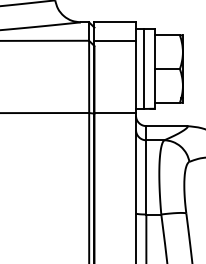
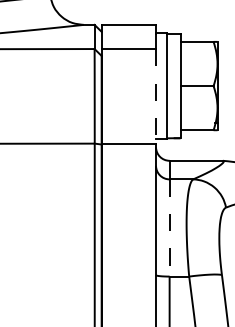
line: (135, 77) -> (155, 97), solid -> dashed
line: (146, 177) -> (169, 228), solid -> dashed

